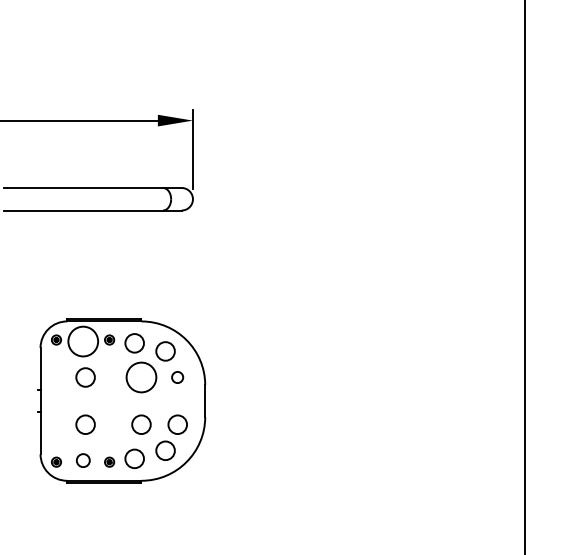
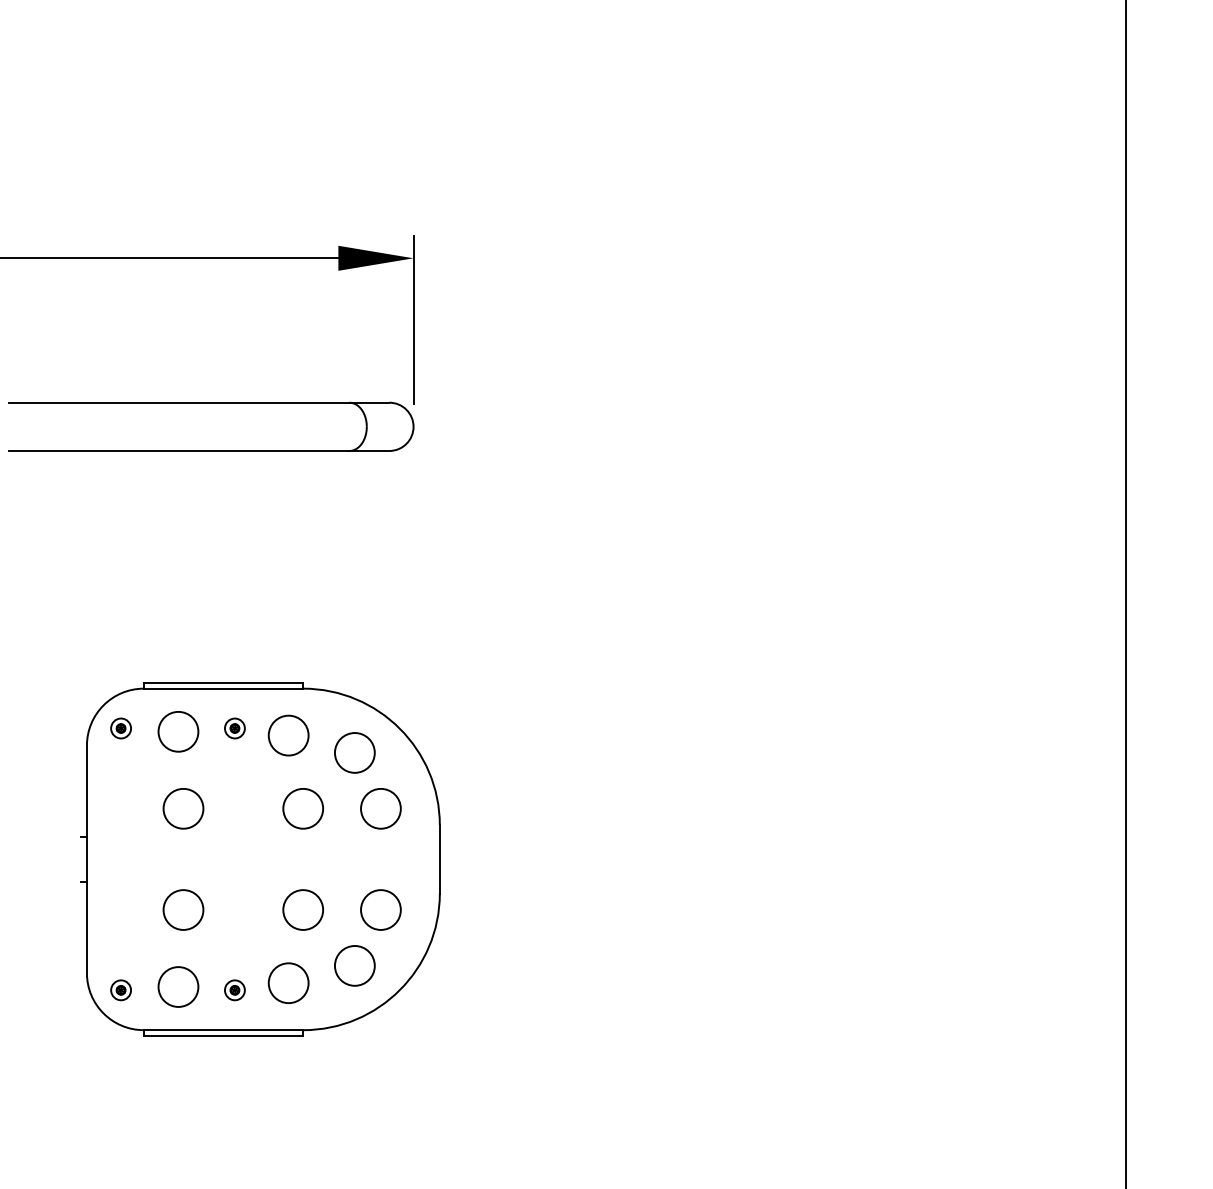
circle: (82, 341) -> (176, 731), size x0.62
circle: (141, 377) -> (303, 808), size x0.62
circle: (177, 377) -> (380, 808), size x1.67
circle: (83, 460) -> (178, 986), size x1.43

